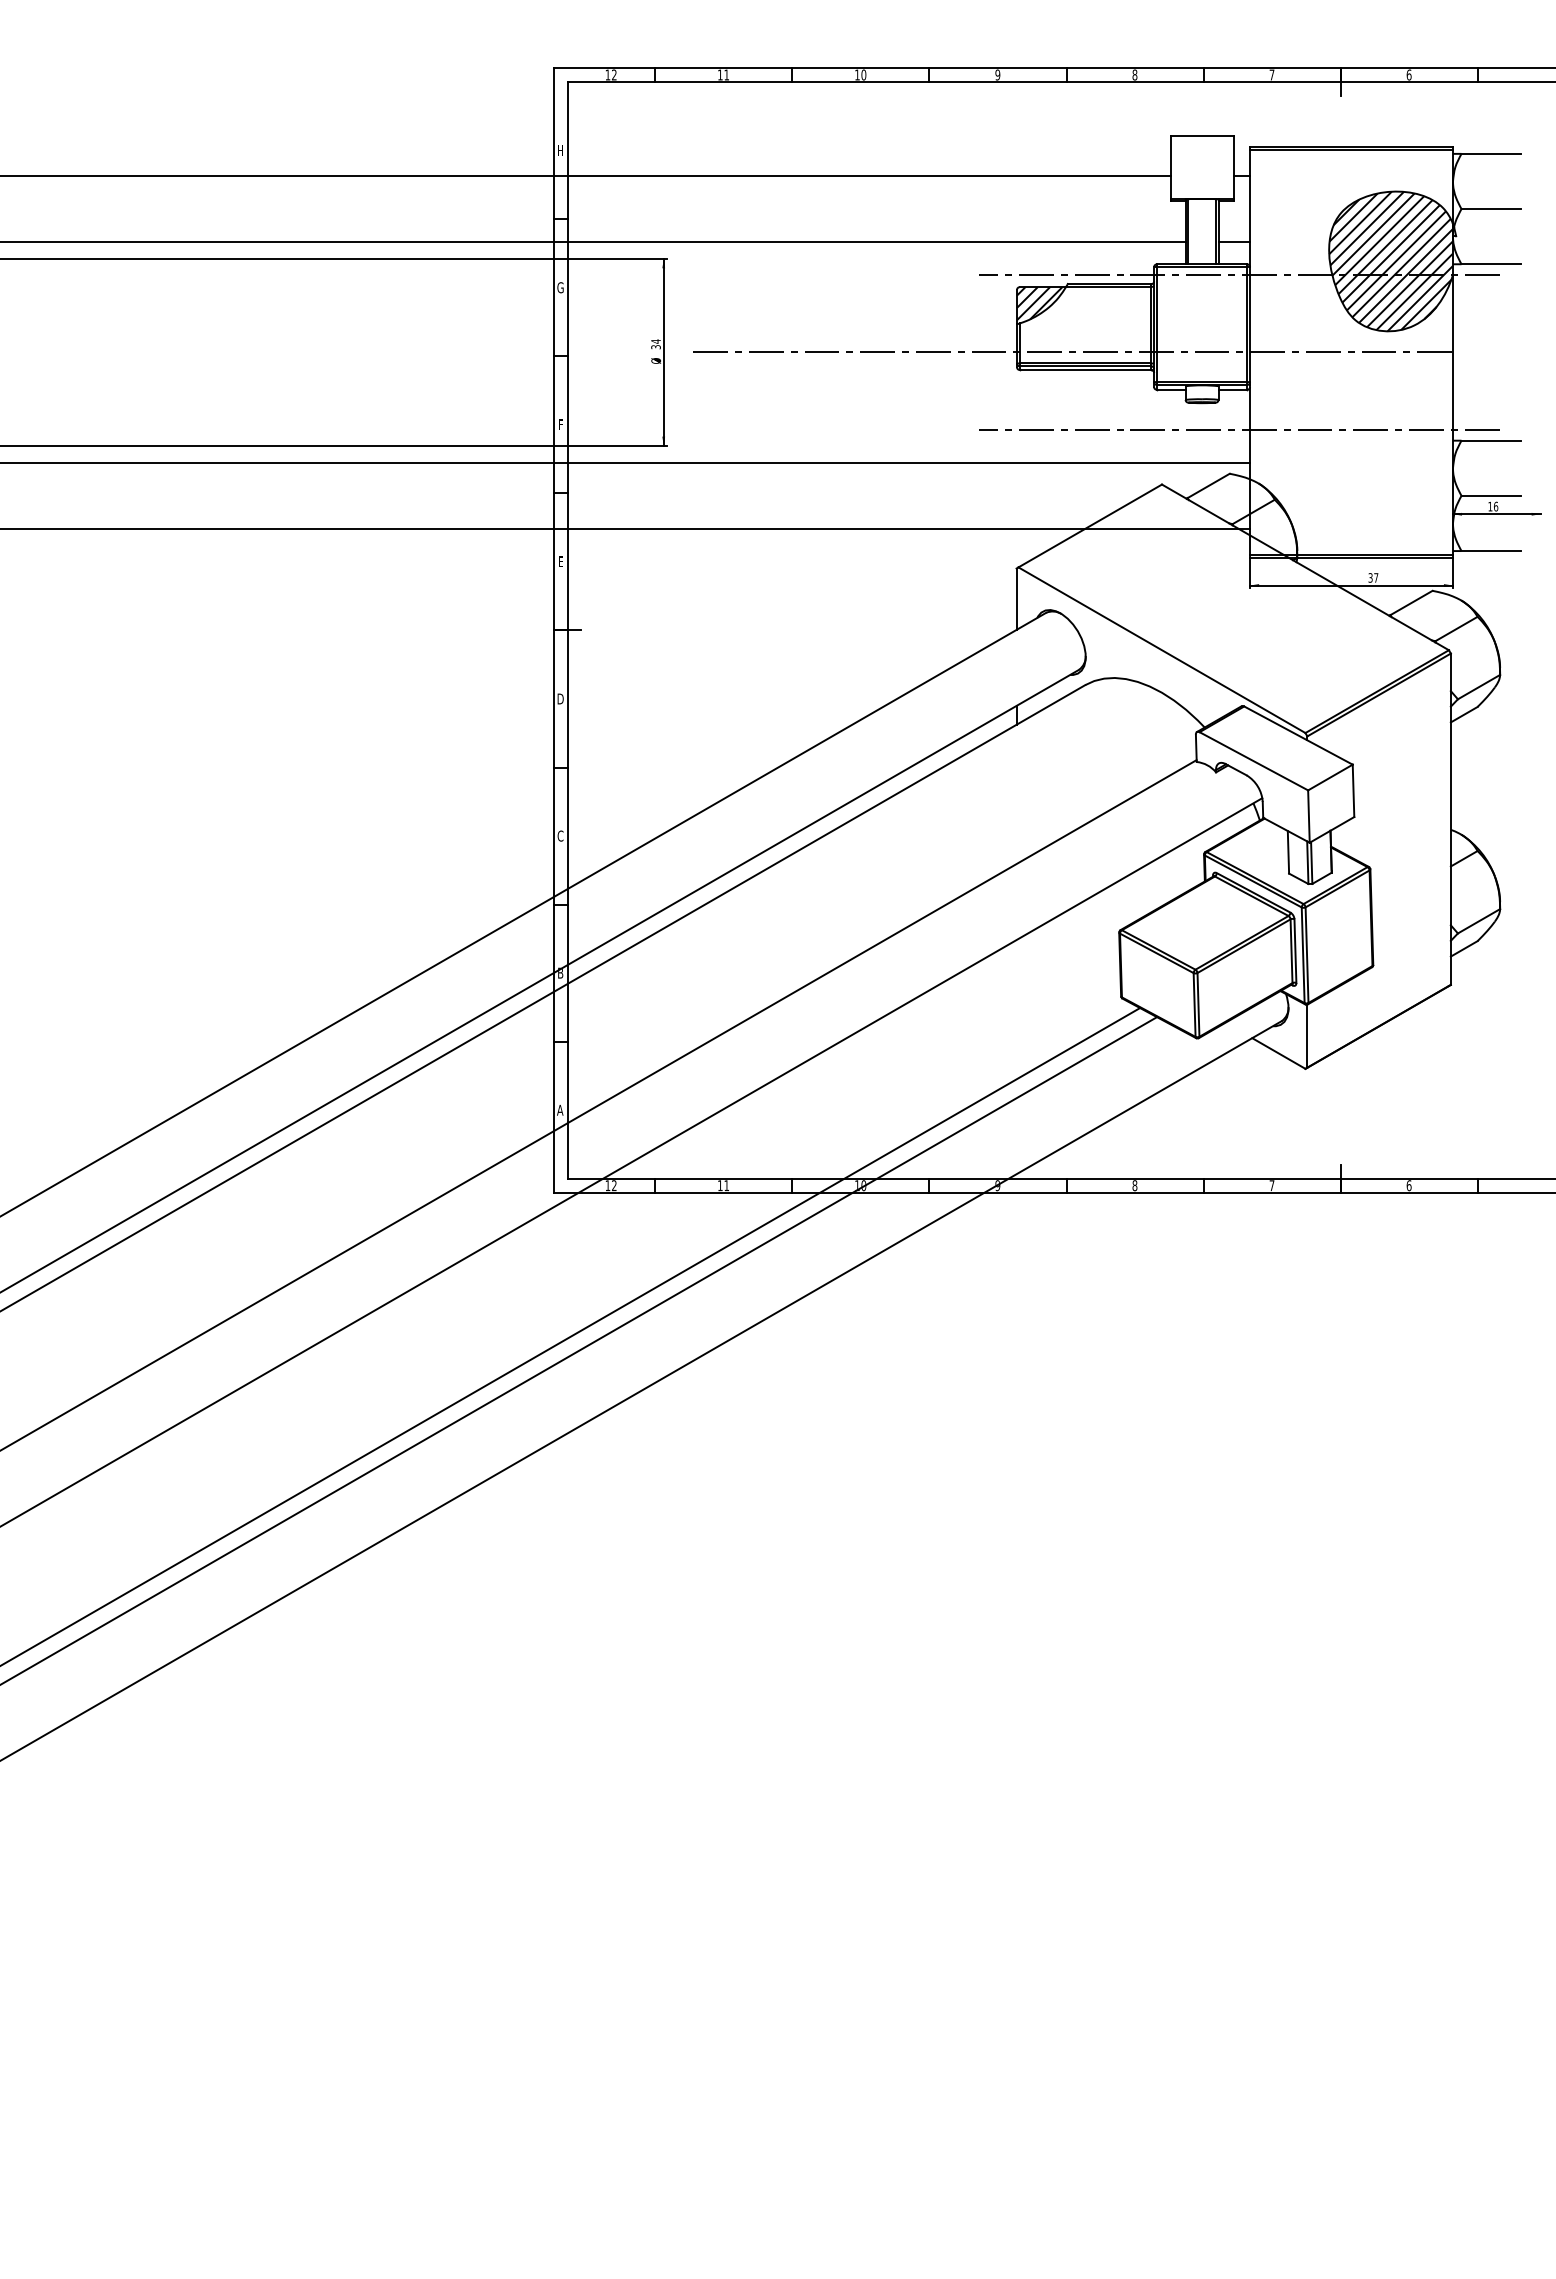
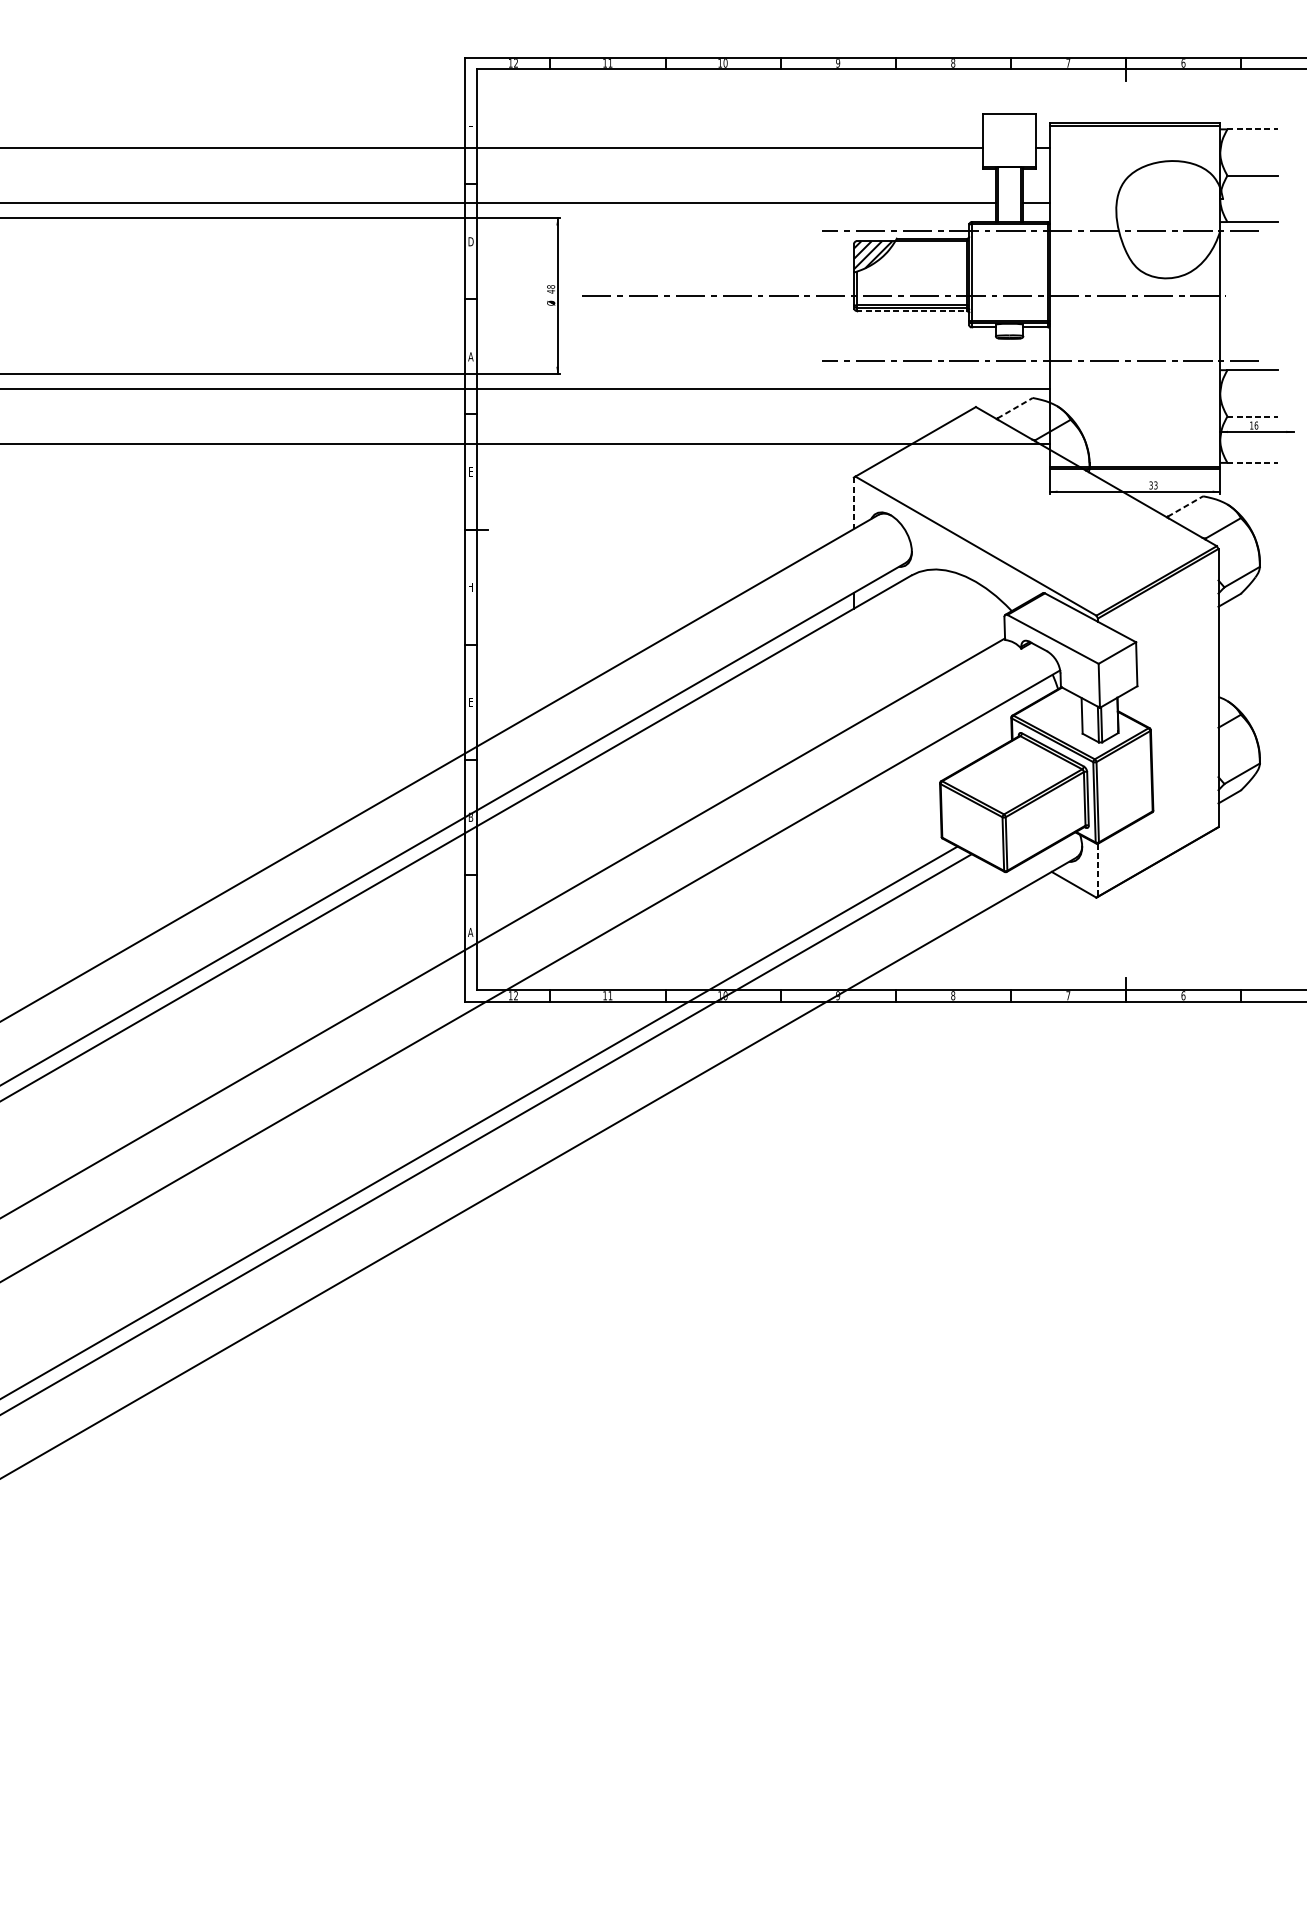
line: (1491, 153) -> (1252, 129), solid -> dashed
hatch: (1390, 261) -> (1167, 219), removed
text: (560, 287) -> (470, 241), G -> D
text: (655, 344) -> (550, 289), 34 -> 48
line: (1085, 370) -> (911, 311), solid -> dashed
text: (560, 424) -> (470, 356), F -> A
line: (1209, 485) -> (1015, 407), solid -> dashed
line: (1491, 495) -> (1252, 416), solid -> dashed
line: (1491, 551) -> (1252, 463), solid -> dashed
text: (1376, 577) -> (1156, 485), 37 -> 33
line: (1016, 599) -> (853, 503), solid -> dashed
line: (1411, 602) -> (1185, 506), solid -> dashed
text: (560, 698) -> (470, 586), D -> H
text: (560, 835) -> (470, 701), C -> E
line: (1307, 1036) -> (1098, 870), solid -> dashed

